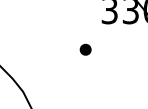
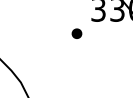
part: (85, 49) -> (76, 33), moved

